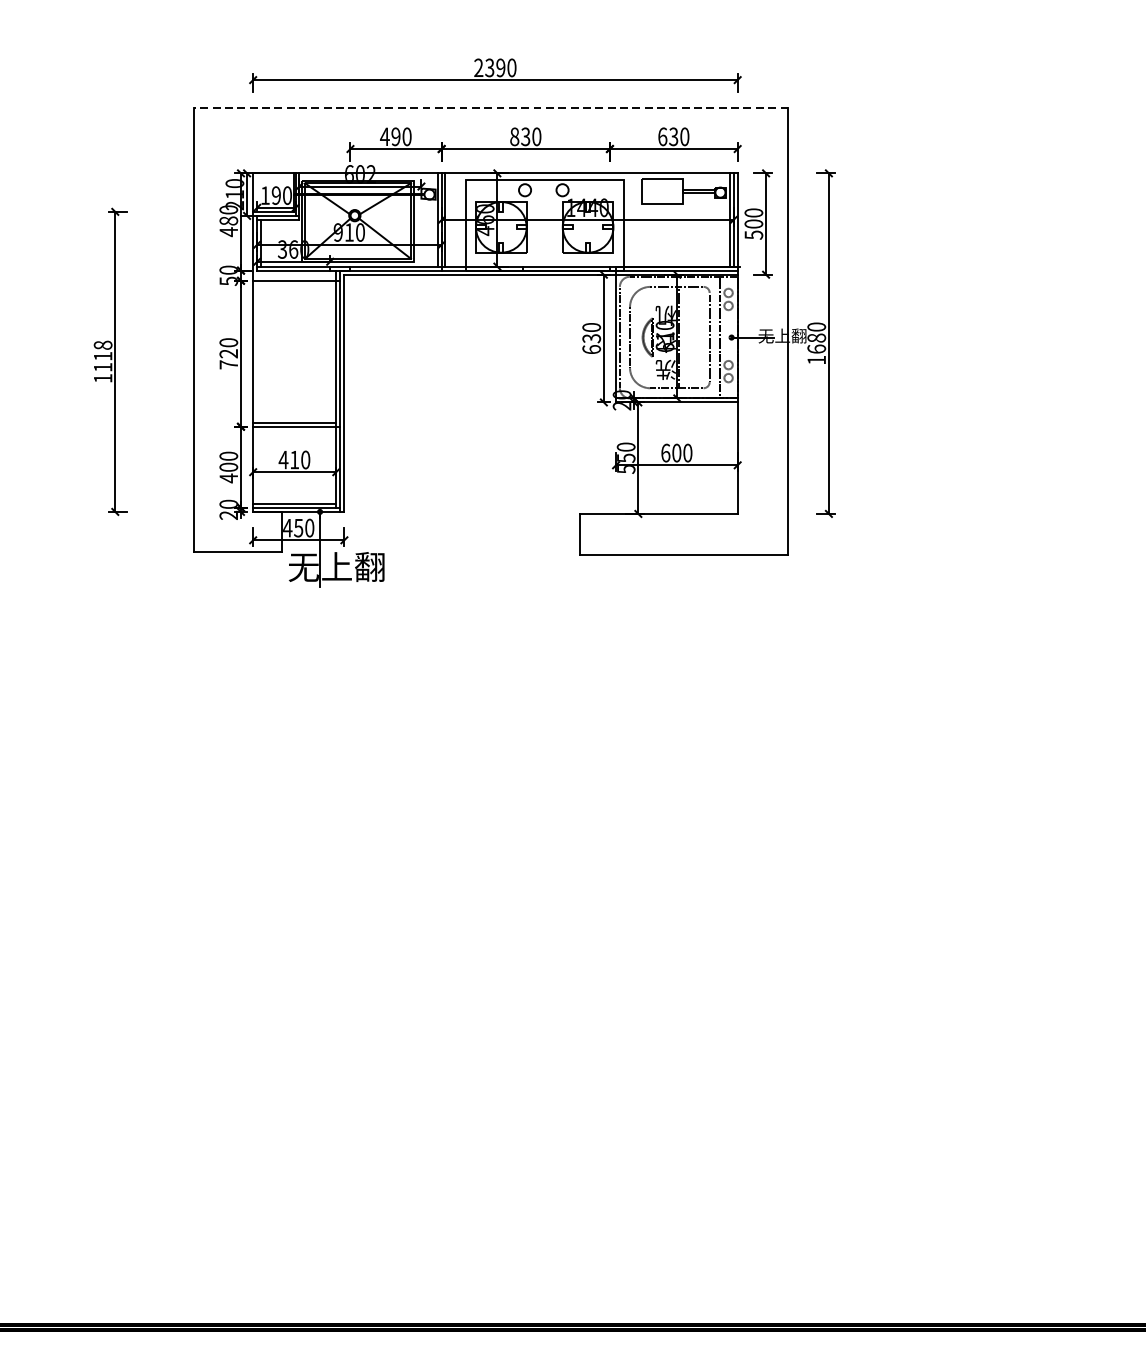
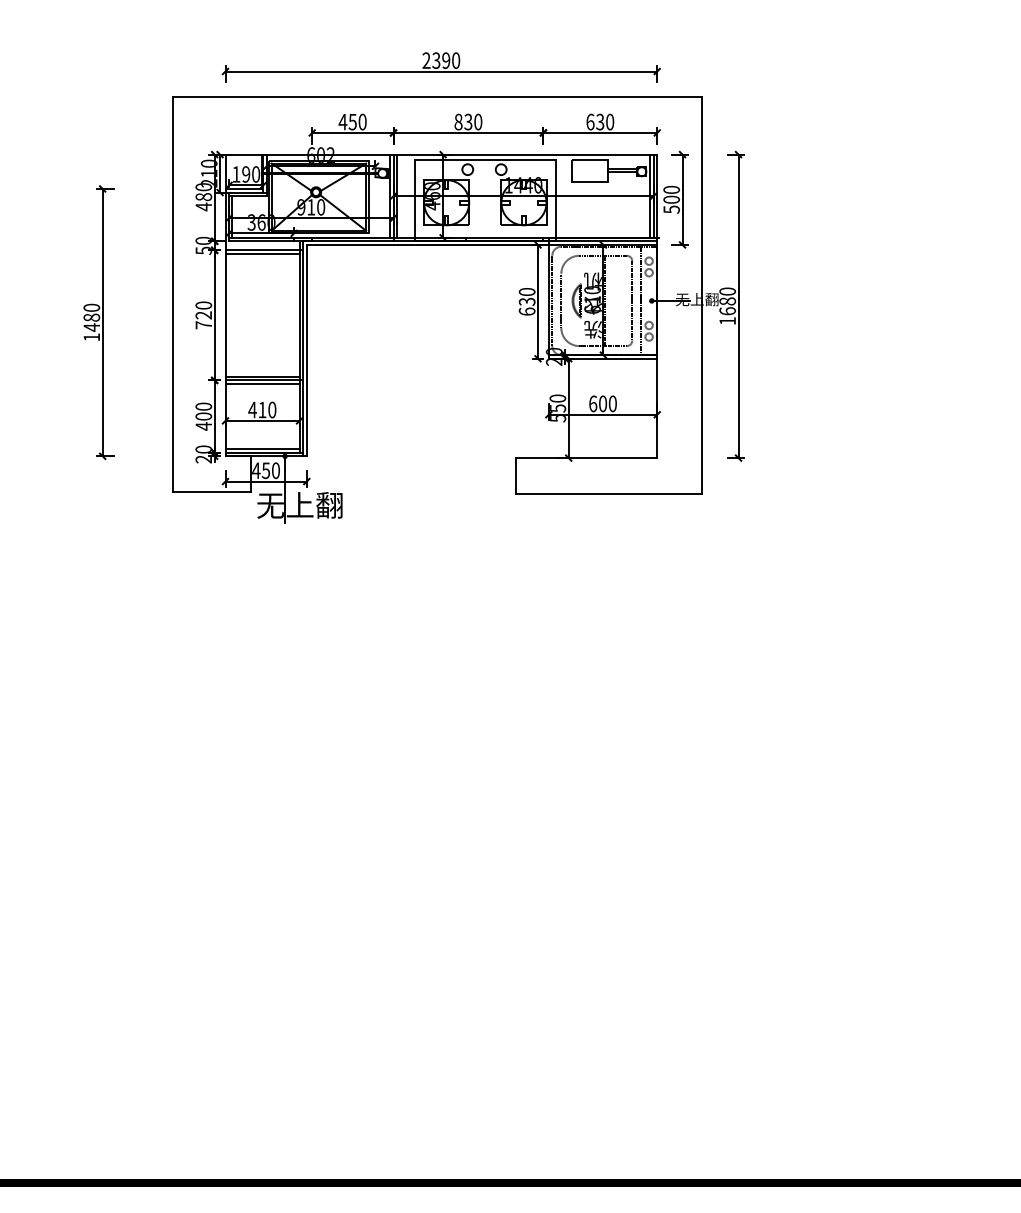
line: (491, 108) -> (437, 96), dashed -> solid
text: (395, 136) -> (352, 121), 490 -> 450
line: (294, 284) -> (262, 253), added
text: (102, 356) -> (91, 317), 1118 -> 1480
line: (294, 430) -> (262, 383), added

